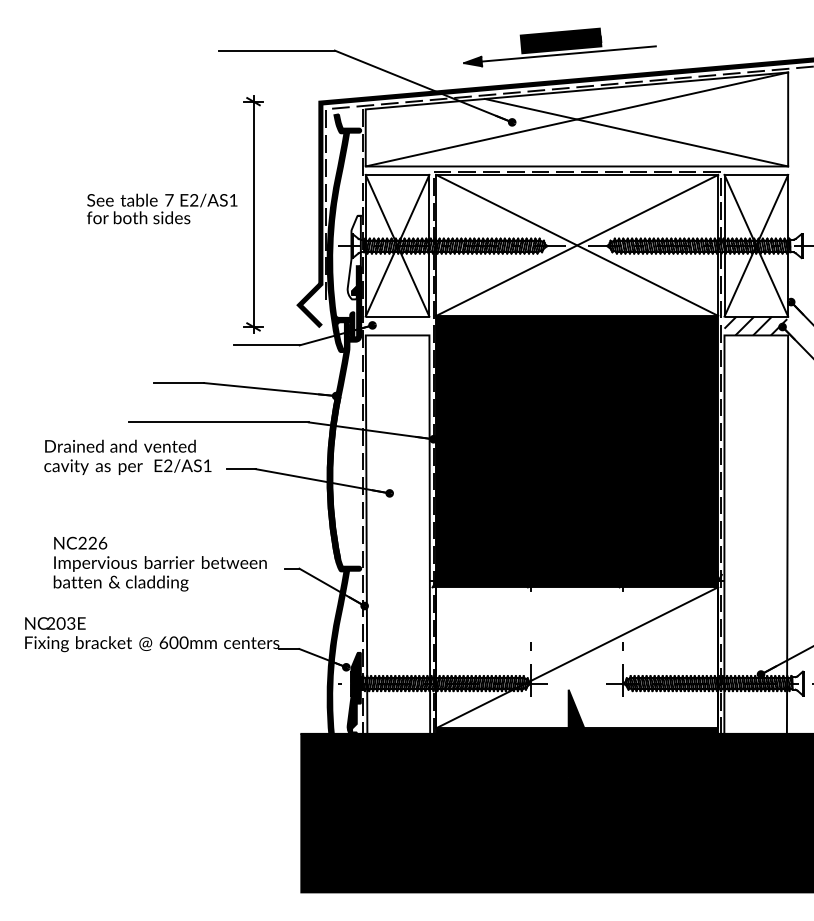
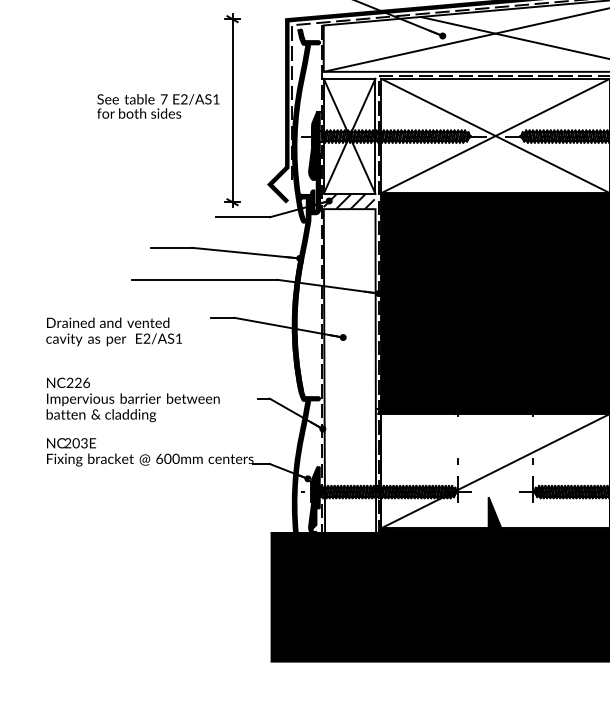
fill: (353, 257) -> (313, 145), added
hatch: (396, 325) -> (348, 201), added
text: (127, 456) -> (113, 331), moved
text: (159, 563) -> (132, 399), moved

